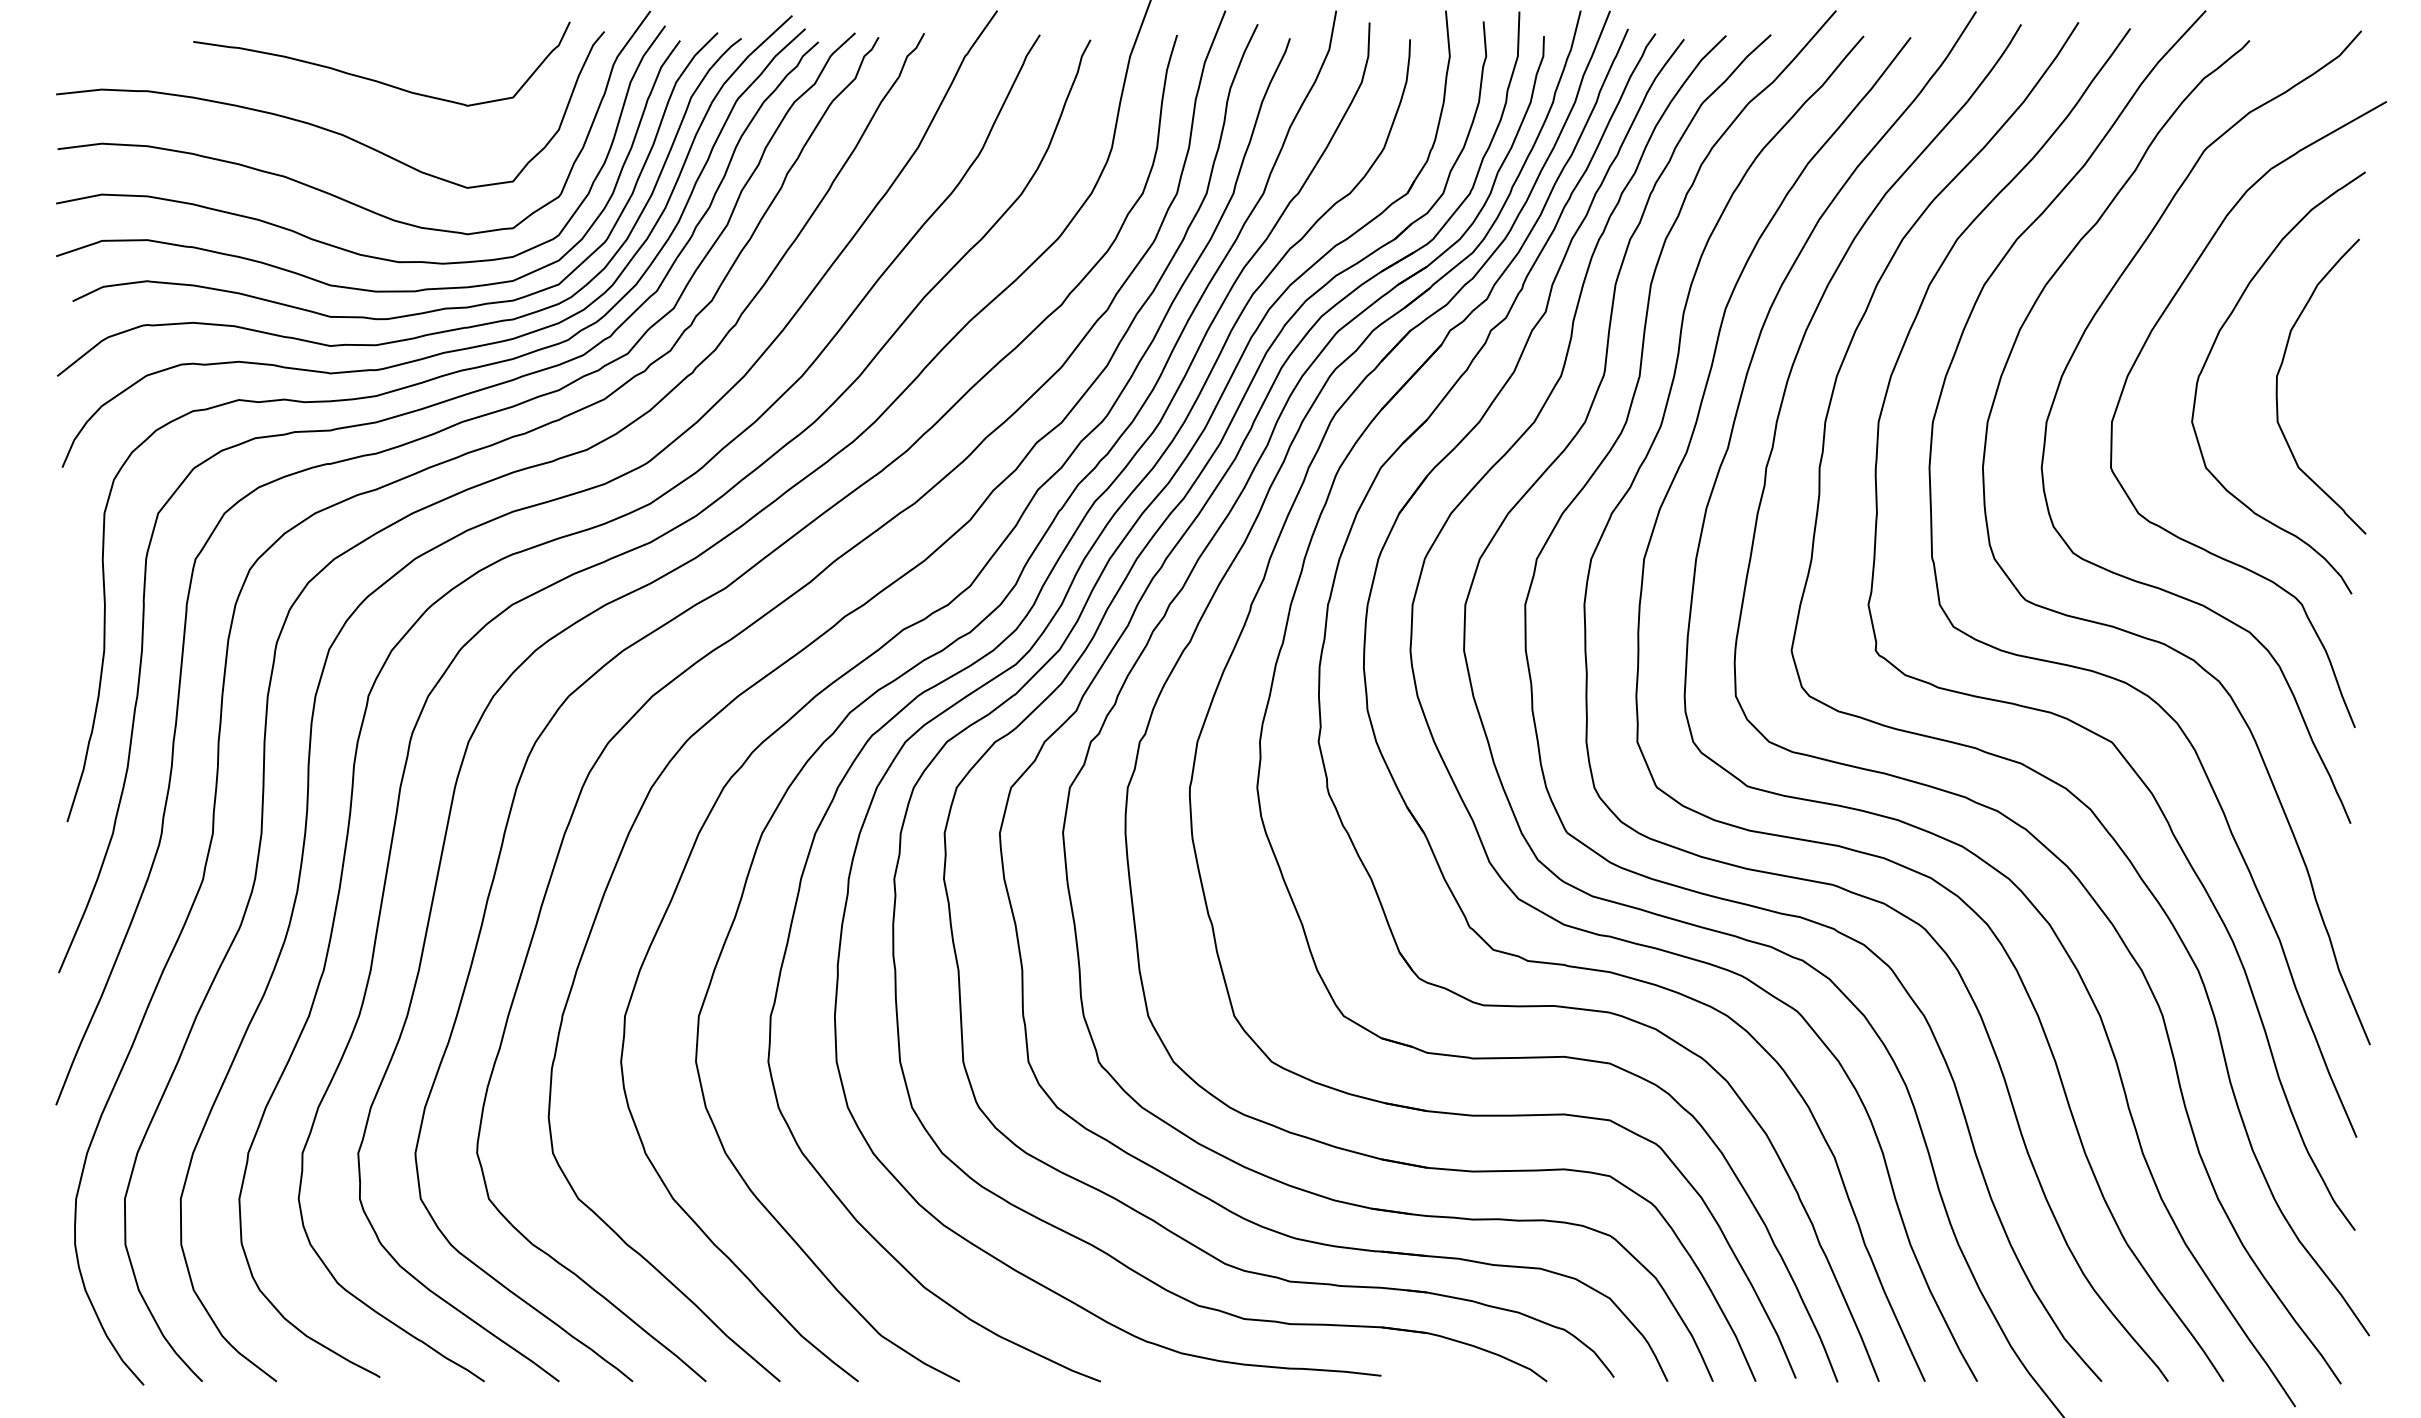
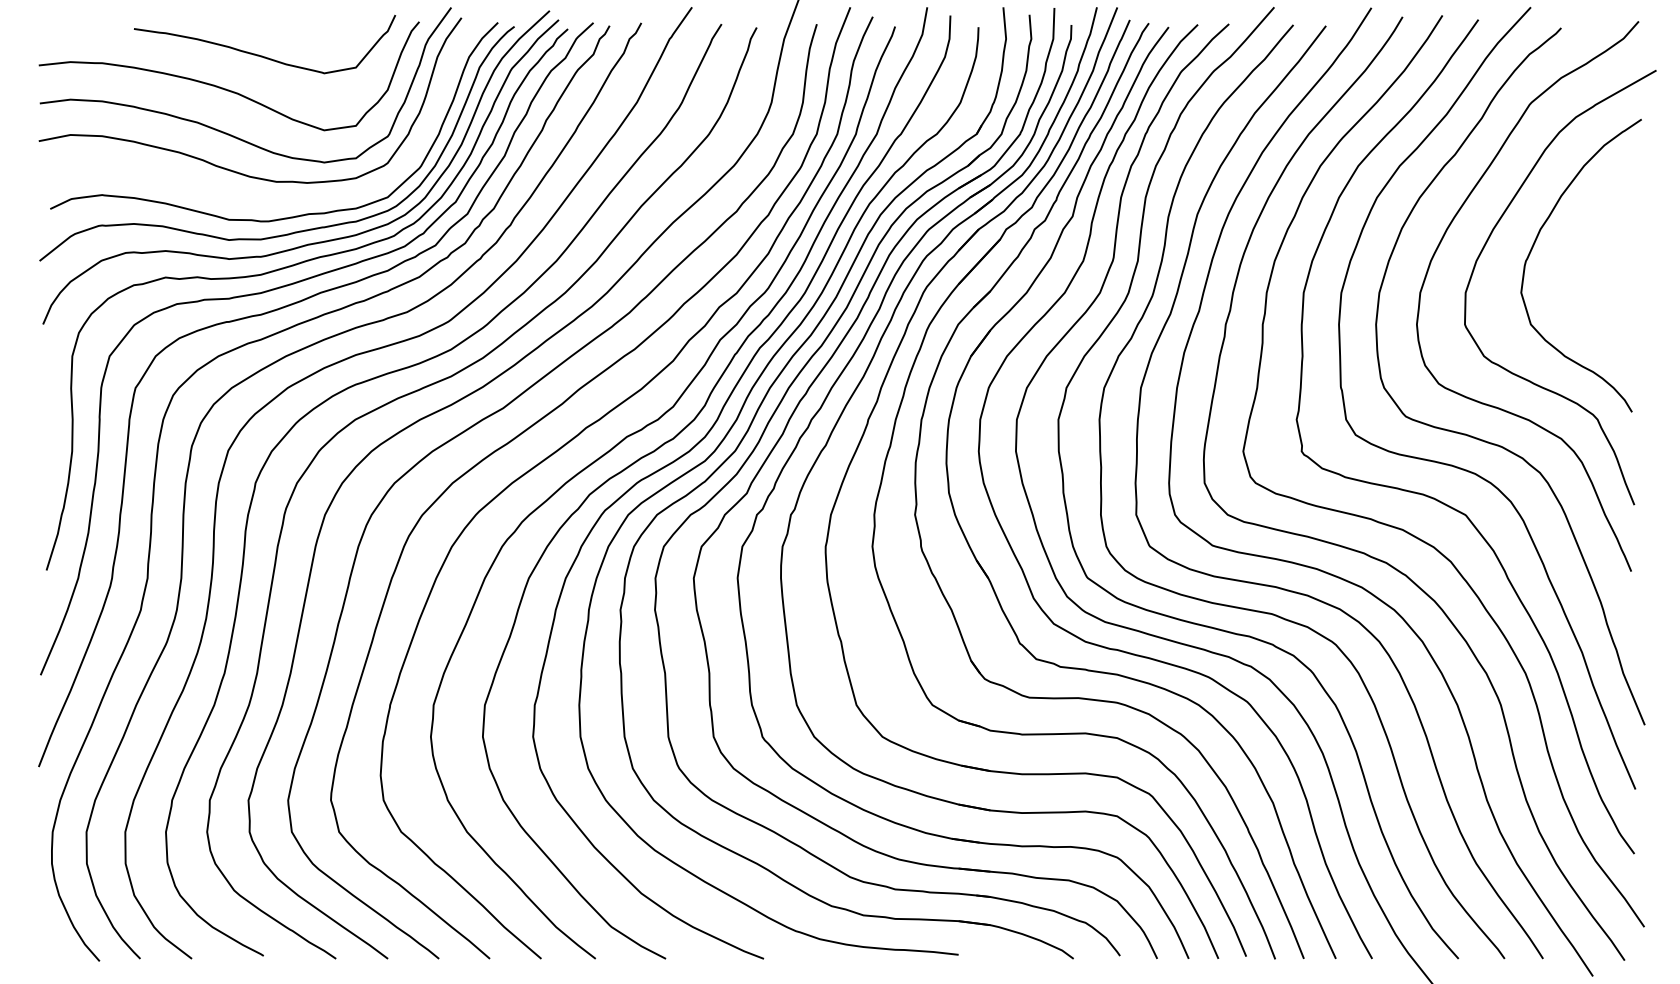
curve: (349, 286) -> (242, 198), removed
curve: (2278, 378) -> (1581, 262), removed

